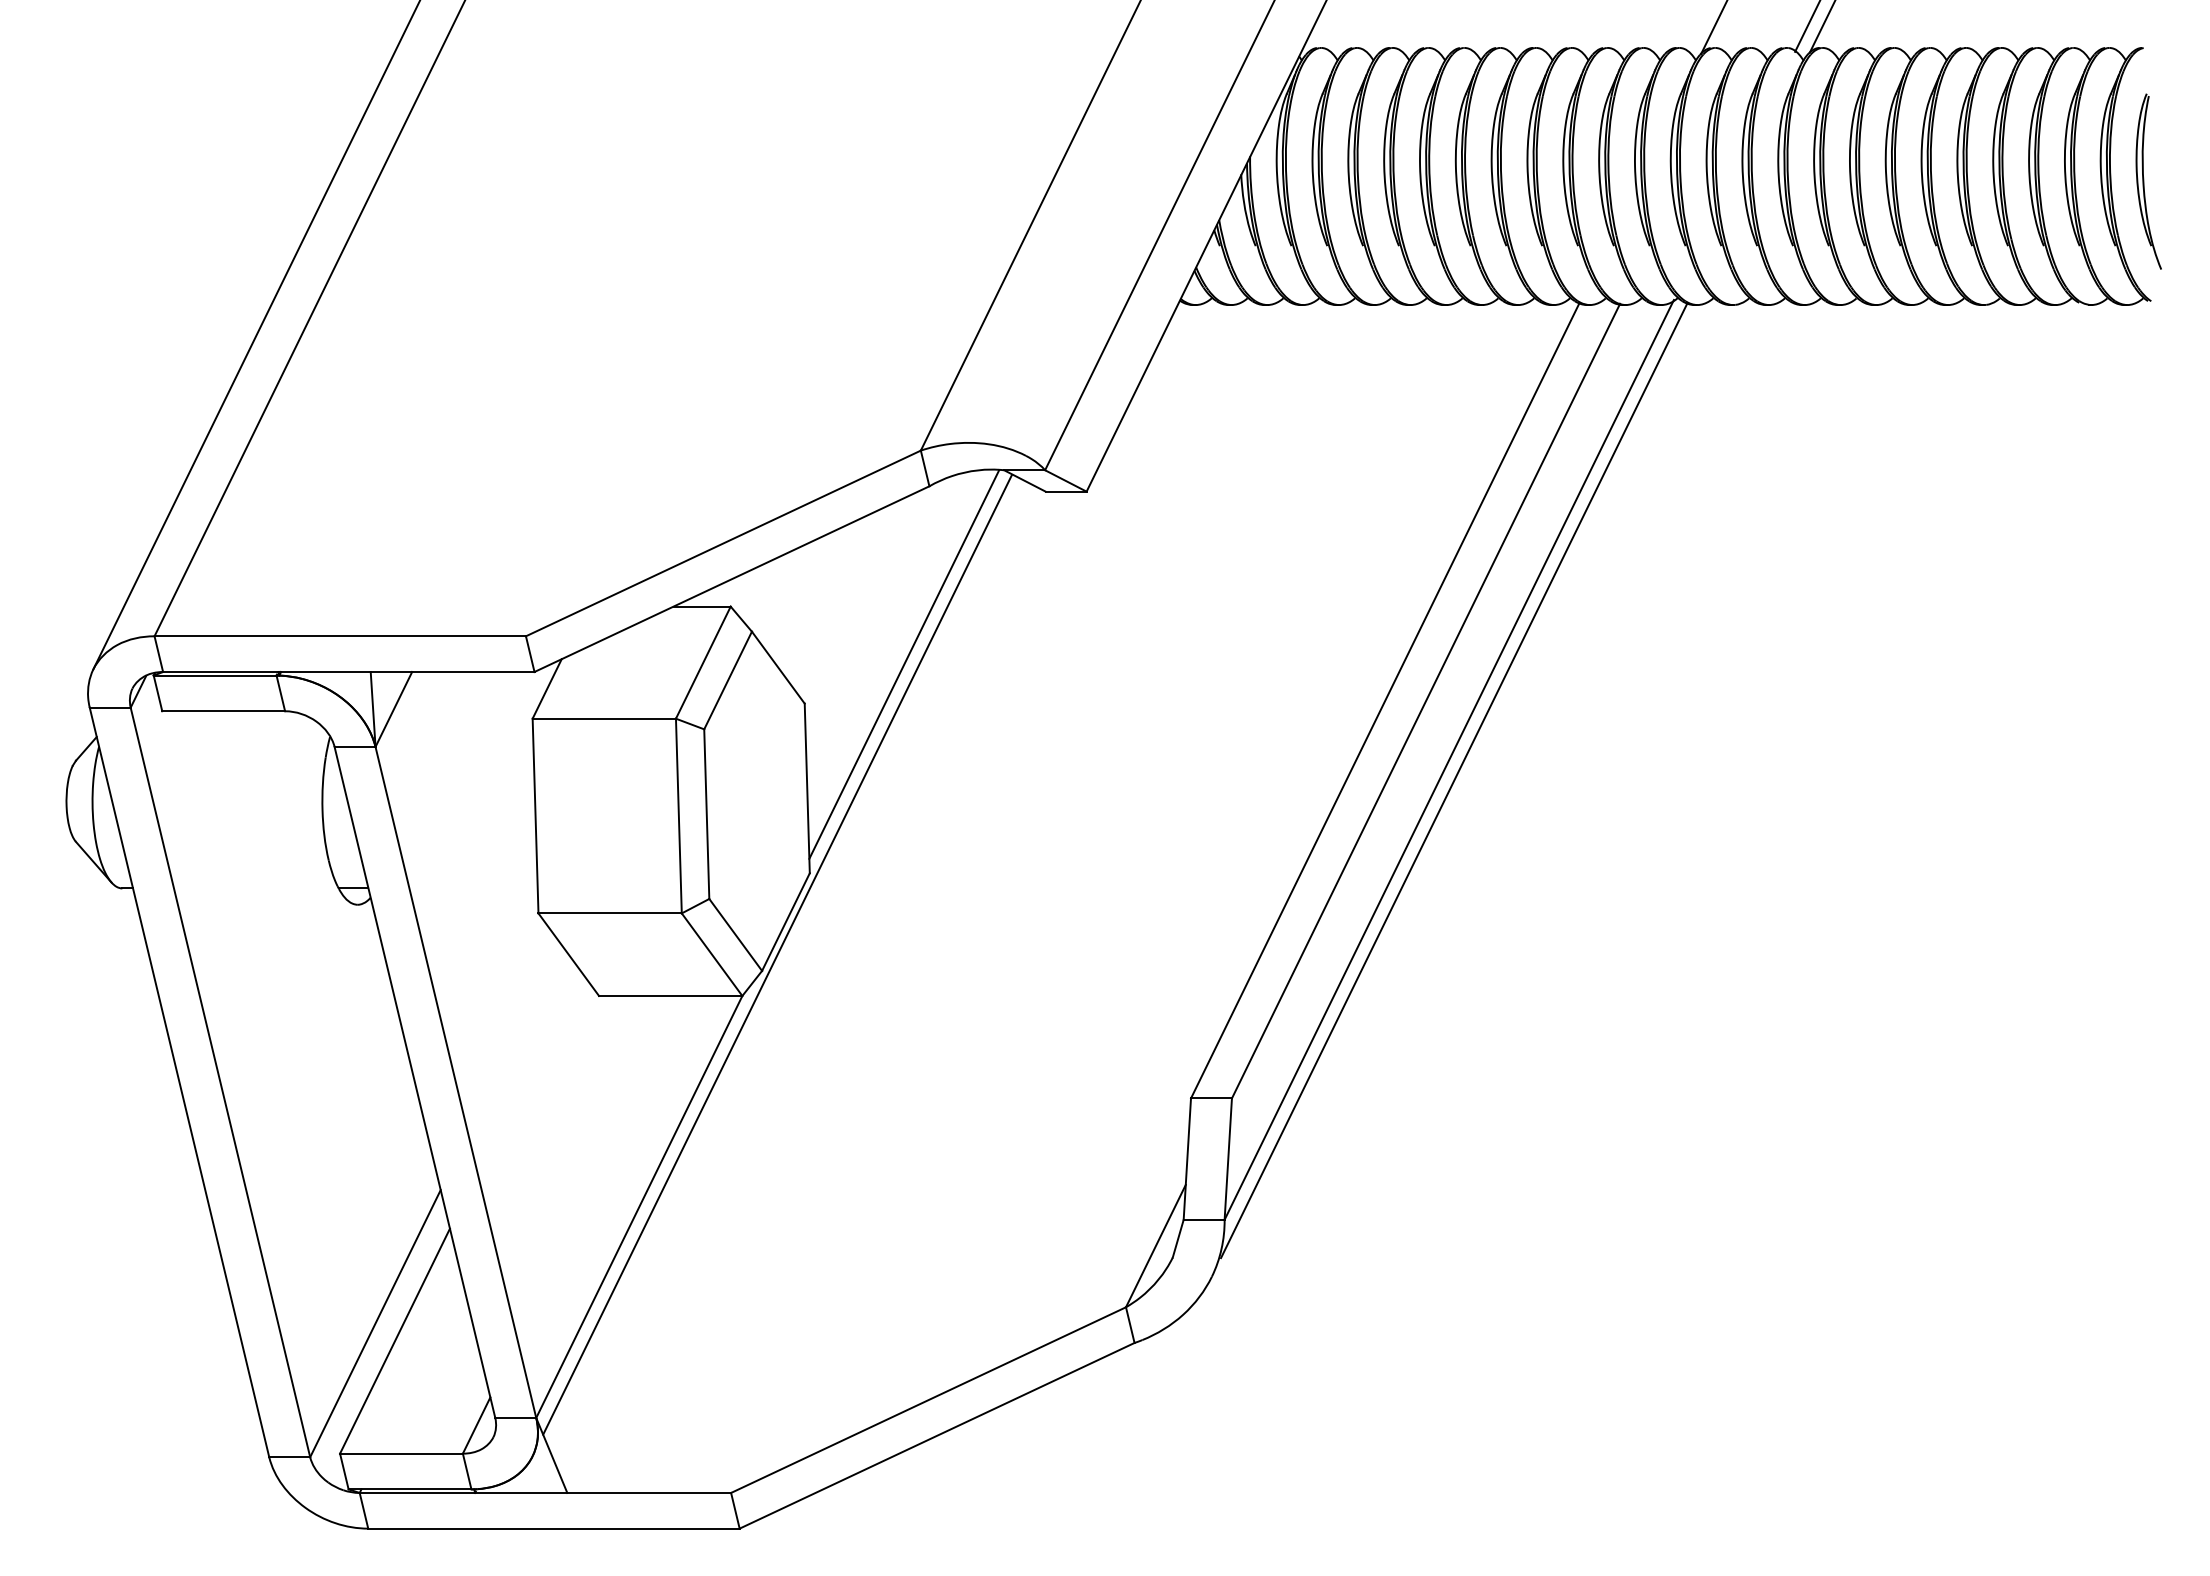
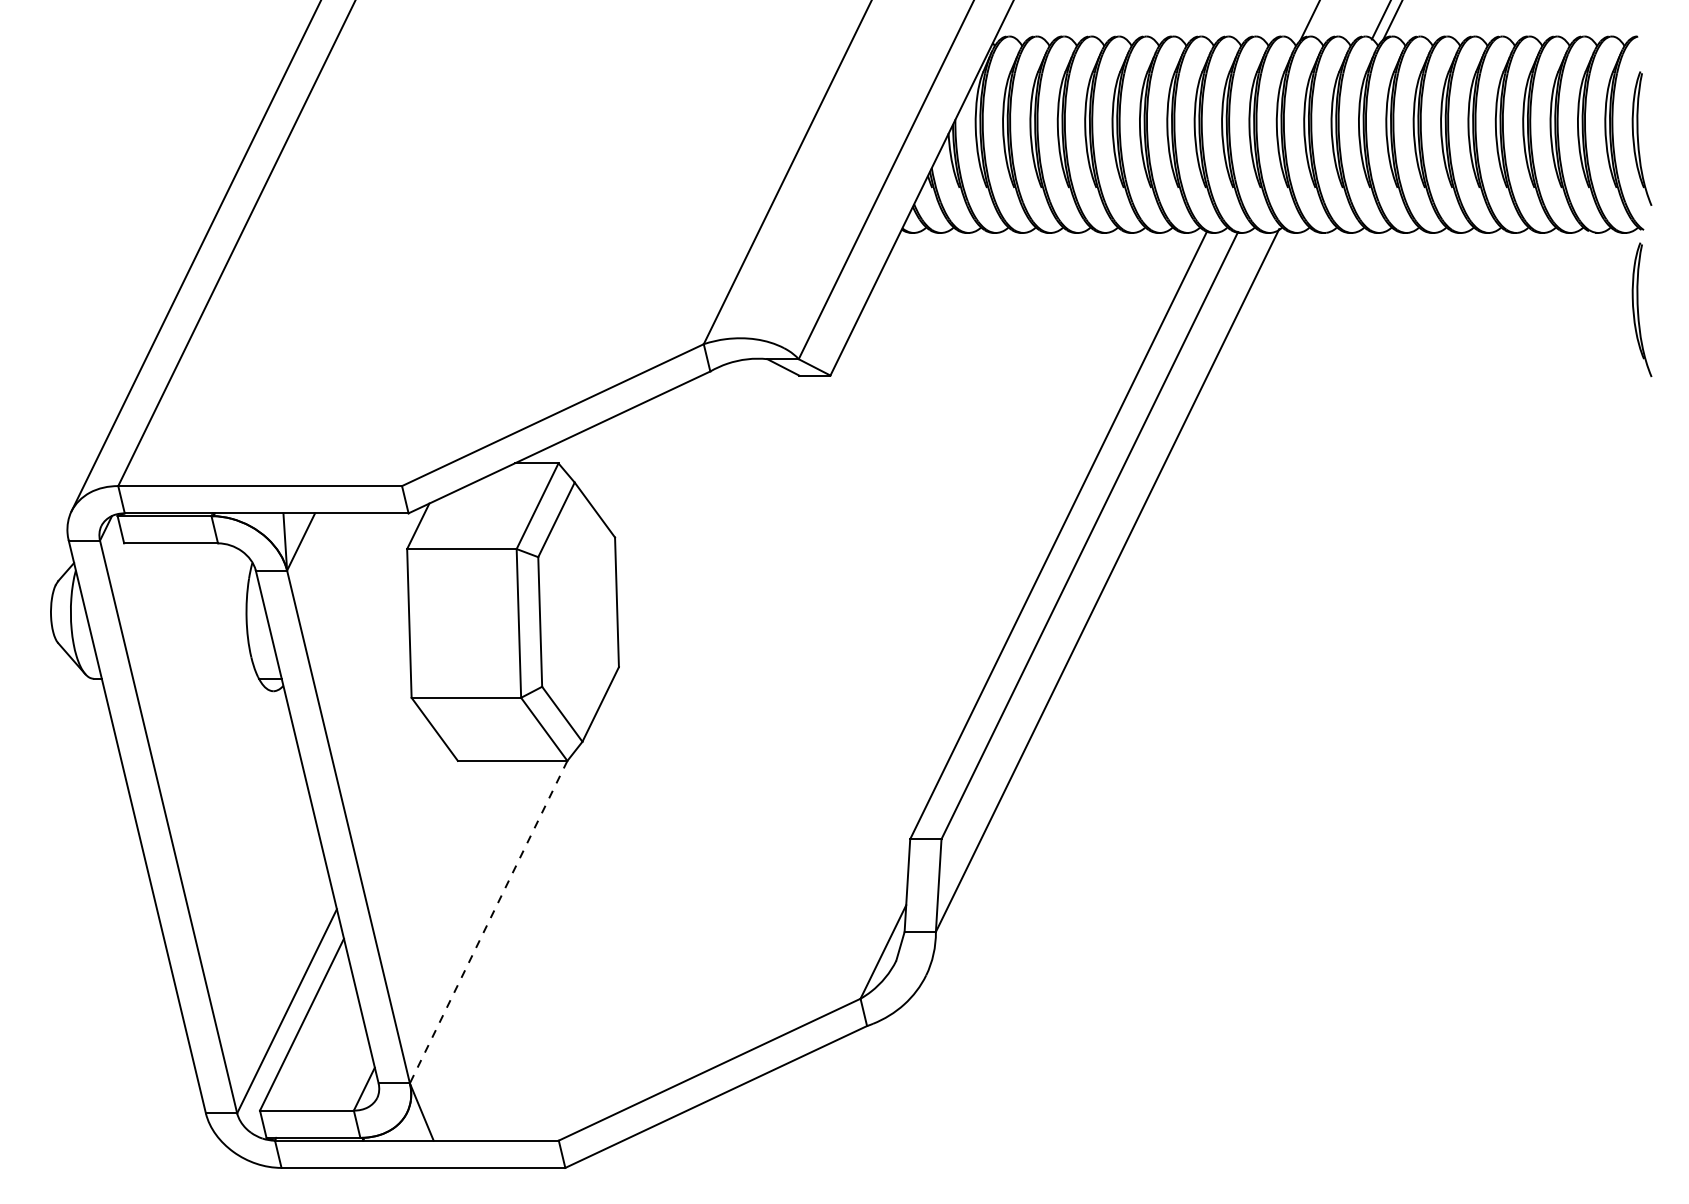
part: (2148, 405) -> (1641, 309), added
line: (904, 664) -> (691, 507), removed
line: (1454, 780) -> (1111, 596), removed
line: (777, 954) -> (594, 729), removed
line: (639, 1206) -> (488, 921), solid -> dashed

